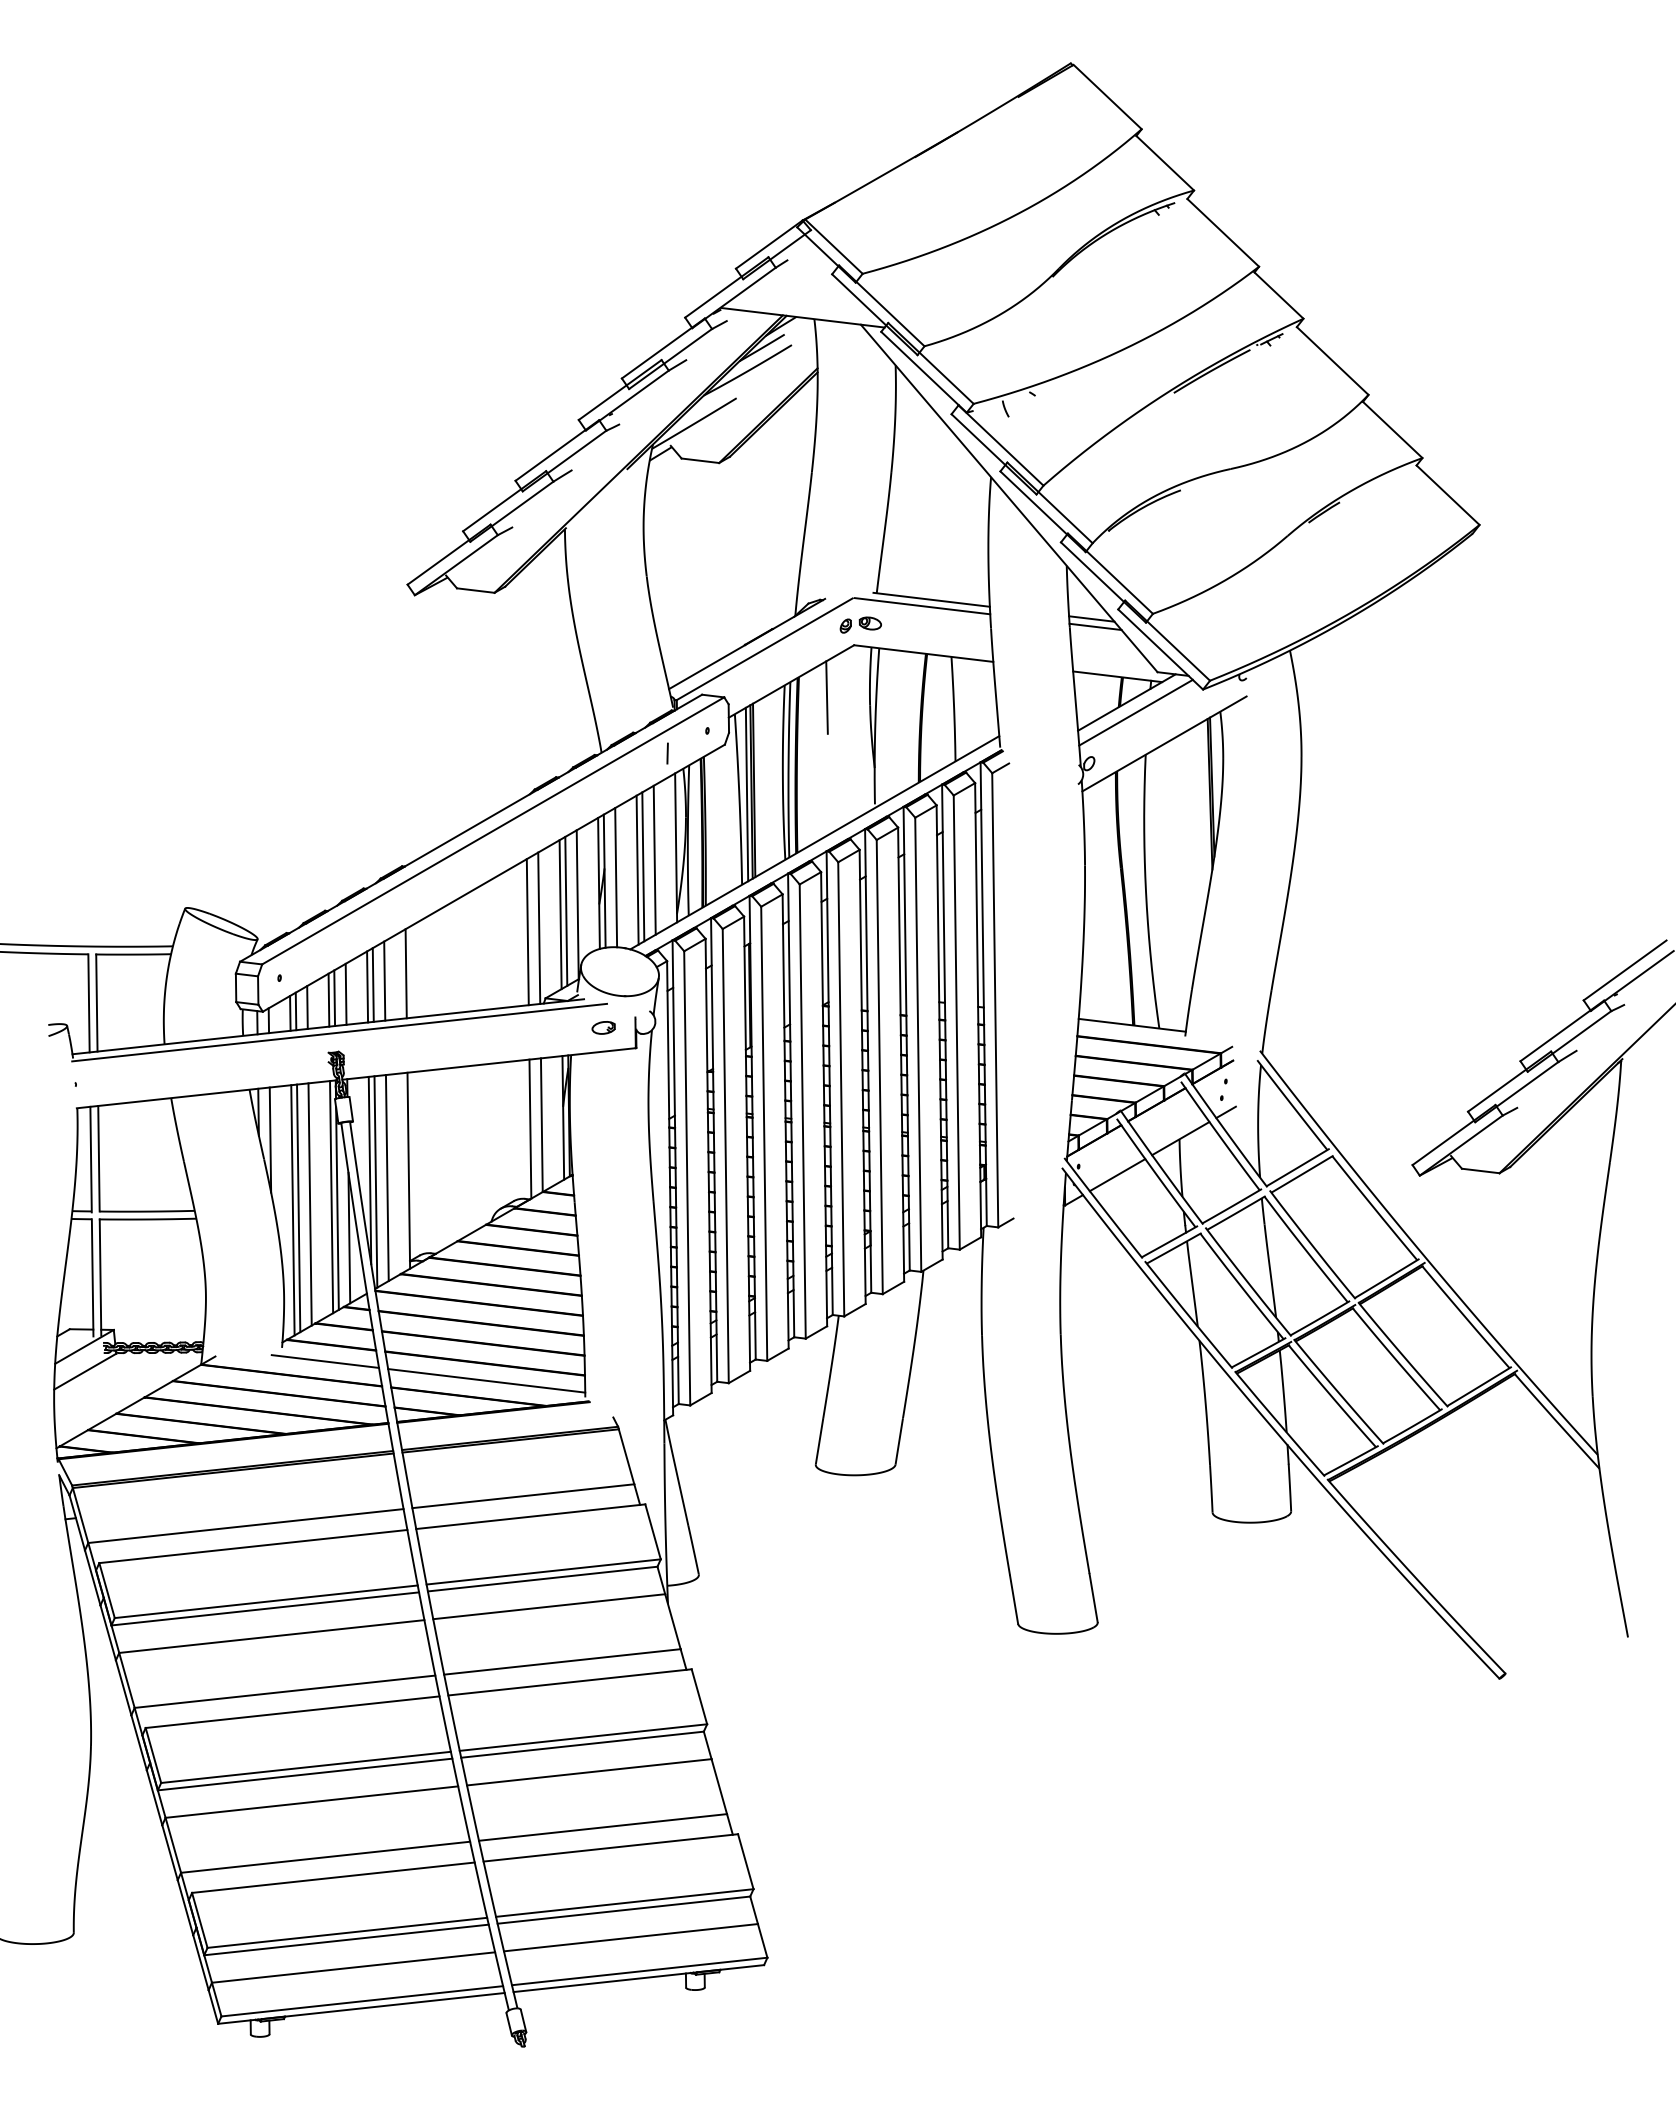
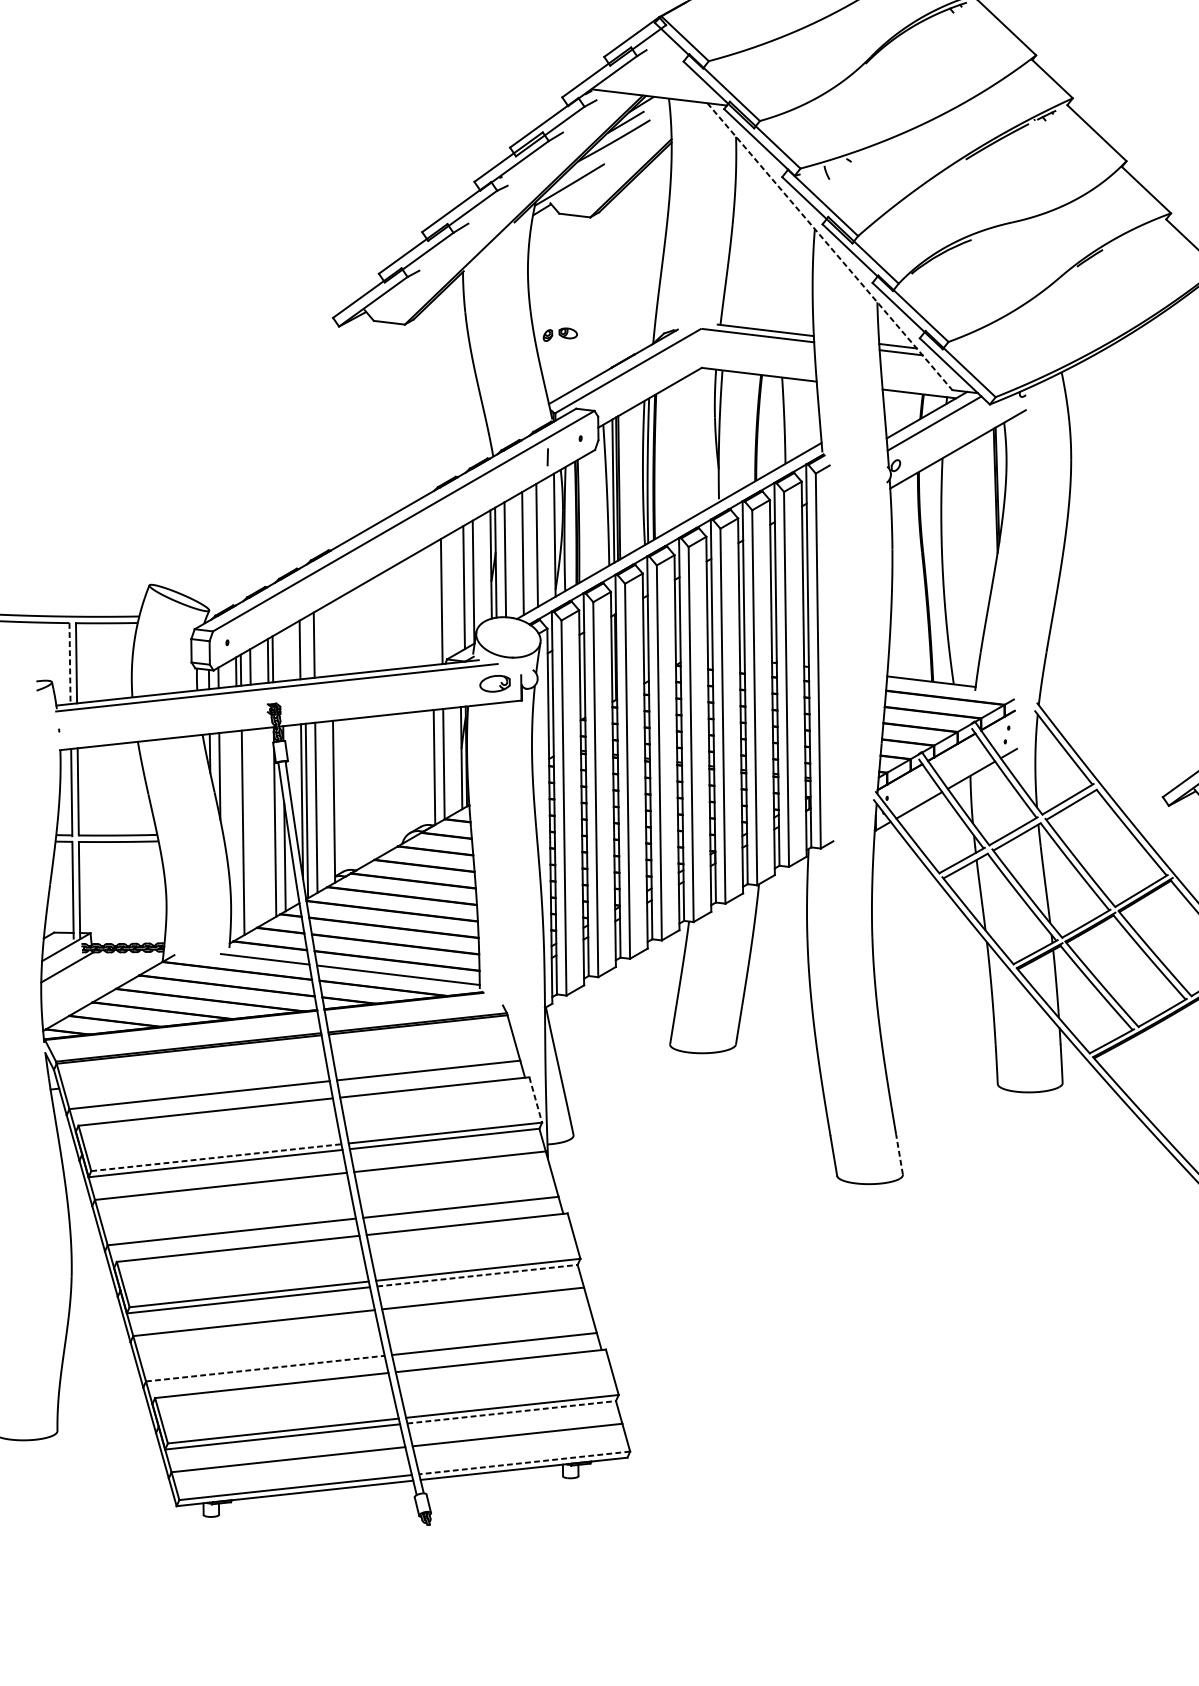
line: (1009, 498) -> (830, 246), solid -> dashed
part: (860, 624) -> (560, 334), moved
line: (826, 697) -> (678, 411), removed
line: (643, 866) -> (527, 550), removed
line: (560, 914) -> (459, 590), removed
line: (527, 932) -> (432, 605), removed
line: (405, 973) -> (331, 638), removed
line: (372, 984) -> (304, 648), removed
line: (345, 993) -> (281, 655), removed
line: (89, 1003) -> (70, 663), solid -> dashed
part: (603, 1027) -> (494, 683), size x1.6
line: (331, 1197) -> (270, 823), removed
line: (309, 1204) -> (252, 829), removed
line: (292, 1210) -> (238, 834), removed
line: (653, 1531) -> (536, 1099), solid -> dashed
line: (1093, 1597) -> (899, 1154), solid -> dashed
line: (266, 1601) -> (216, 1157), solid -> dashed
line: (583, 1744) -> (478, 1275), solid -> dashed
line: (326, 1857) -> (266, 1368), solid -> dashed
line: (624, 1910) -> (512, 1412), solid -> dashed
line: (639, 1971) -> (524, 1462), solid -> dashed

